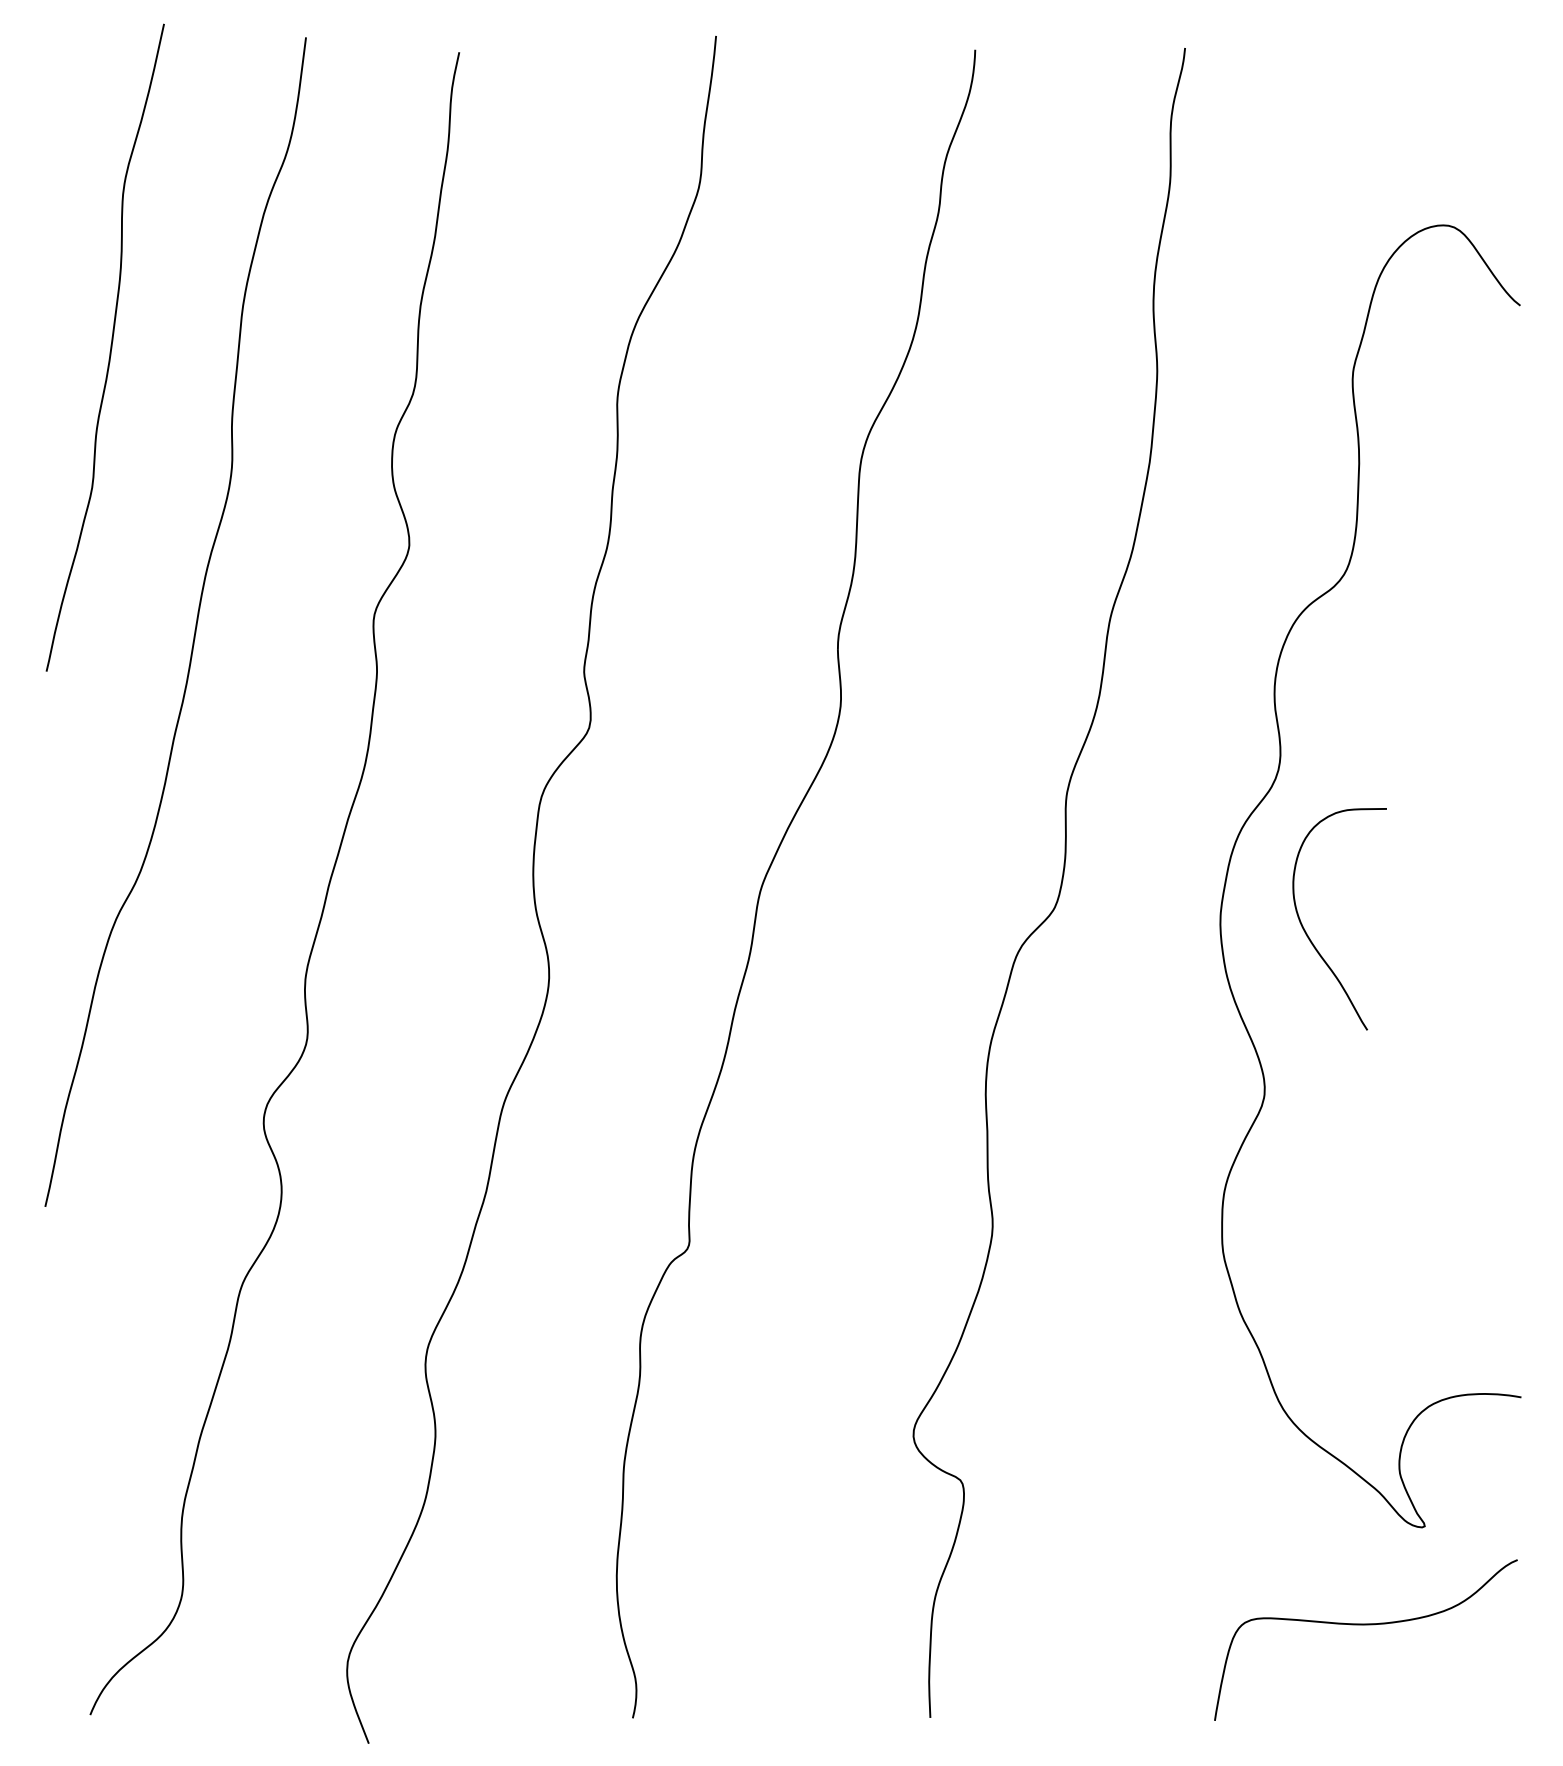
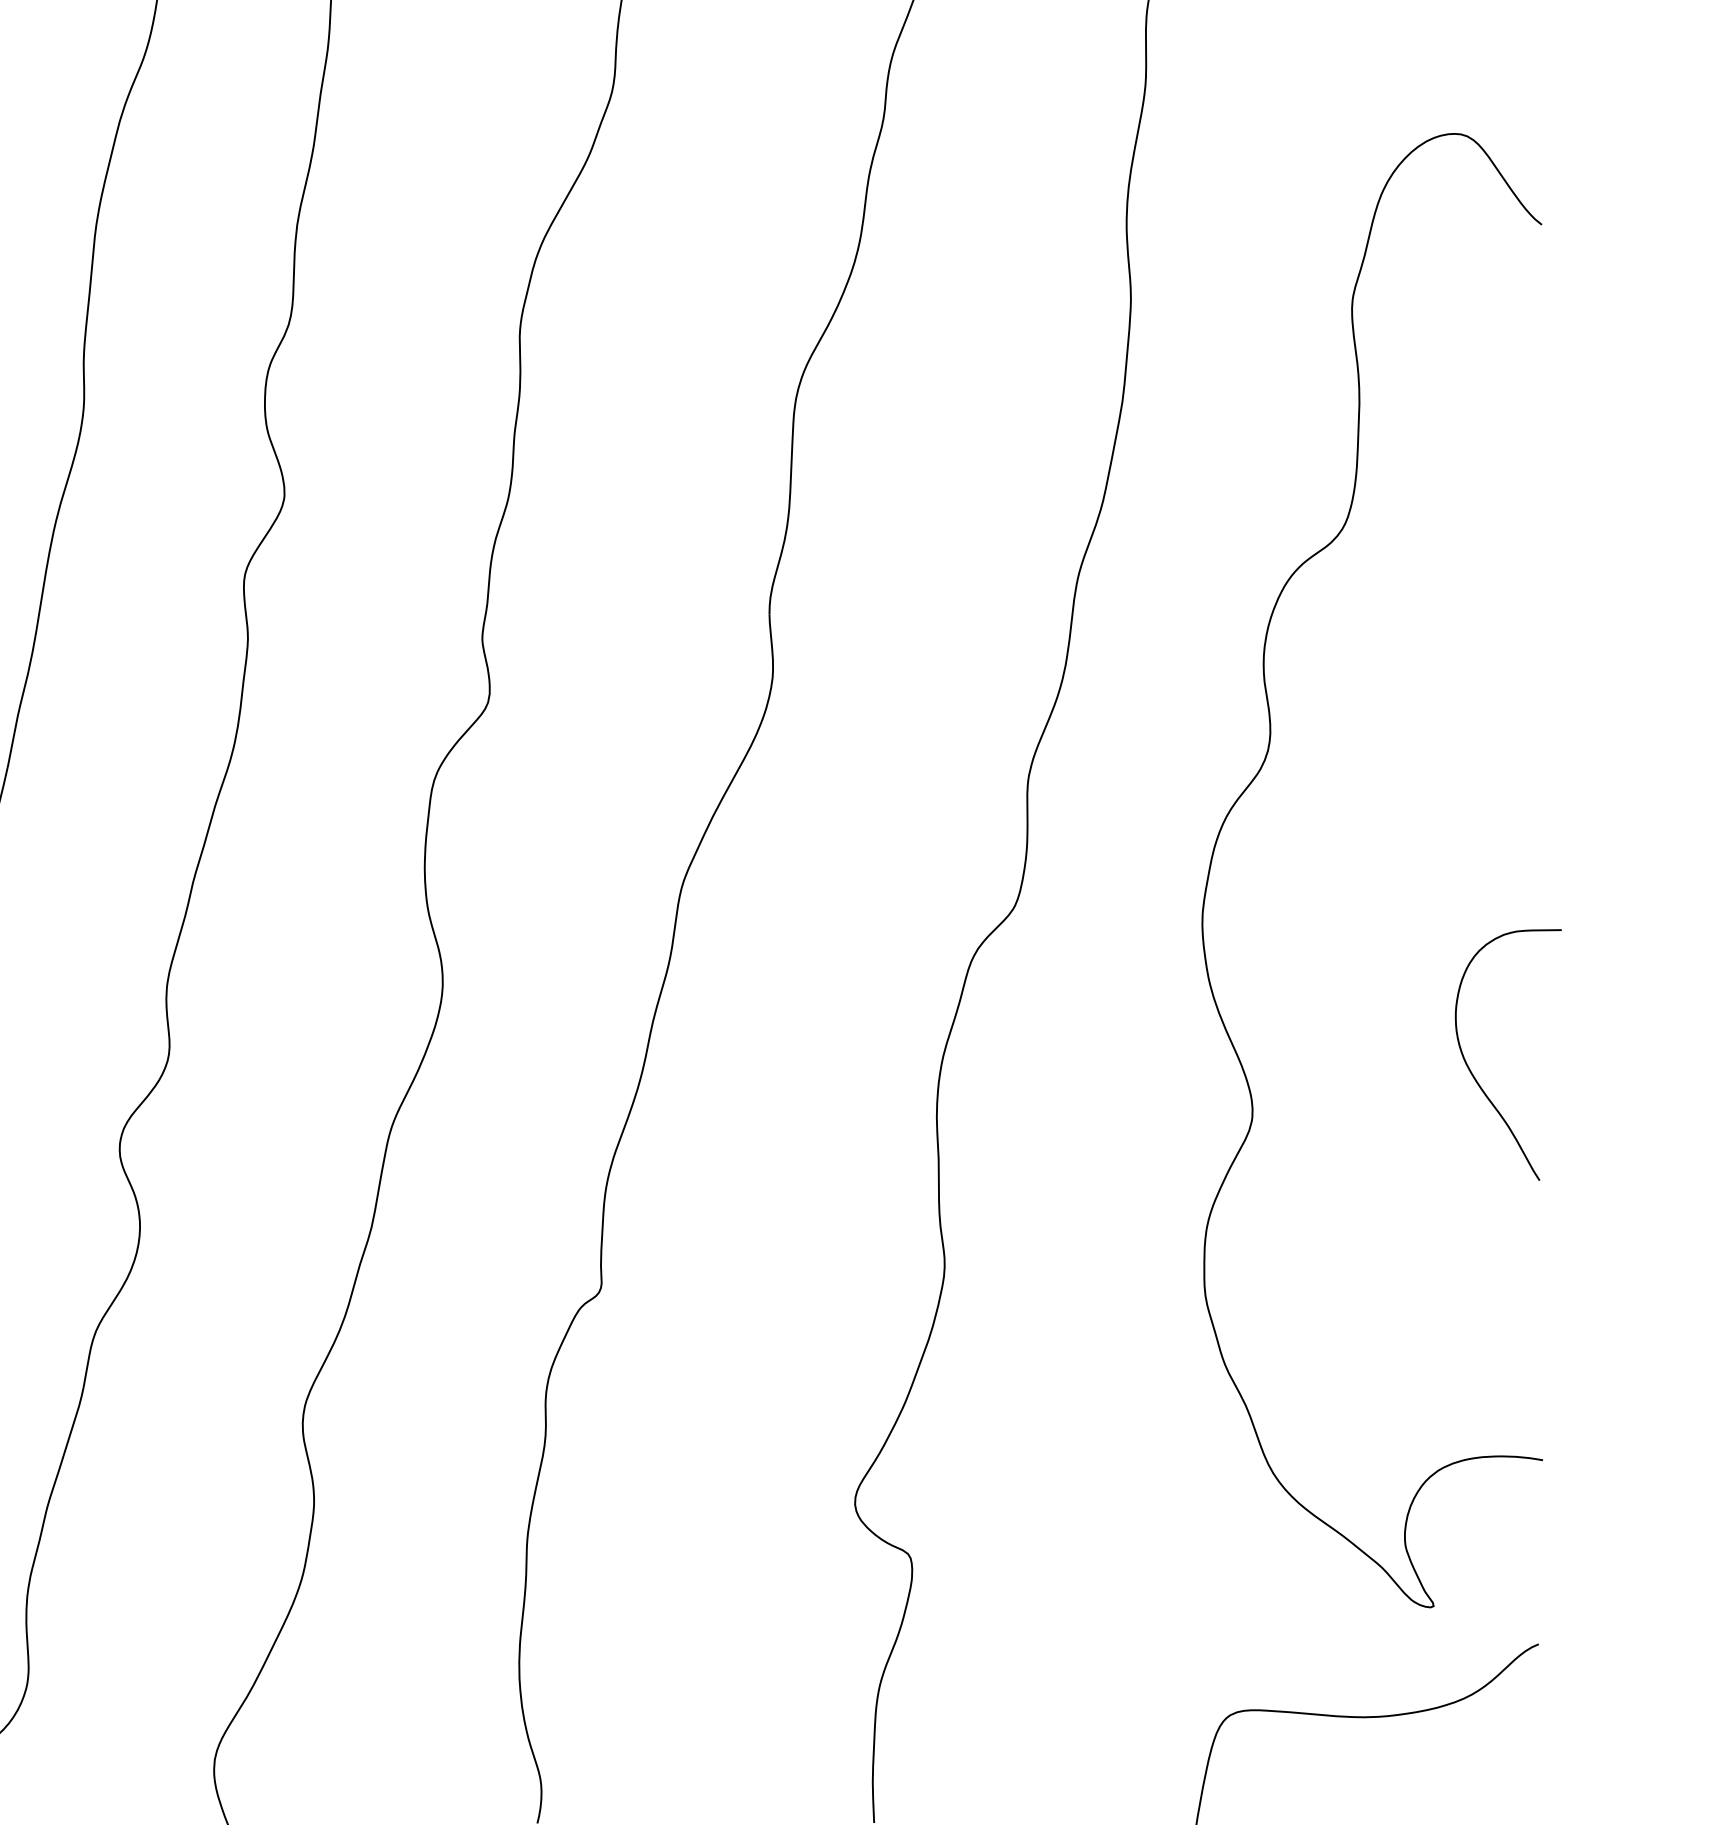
curve: (1310, 938) -> (1475, 1076), moved

